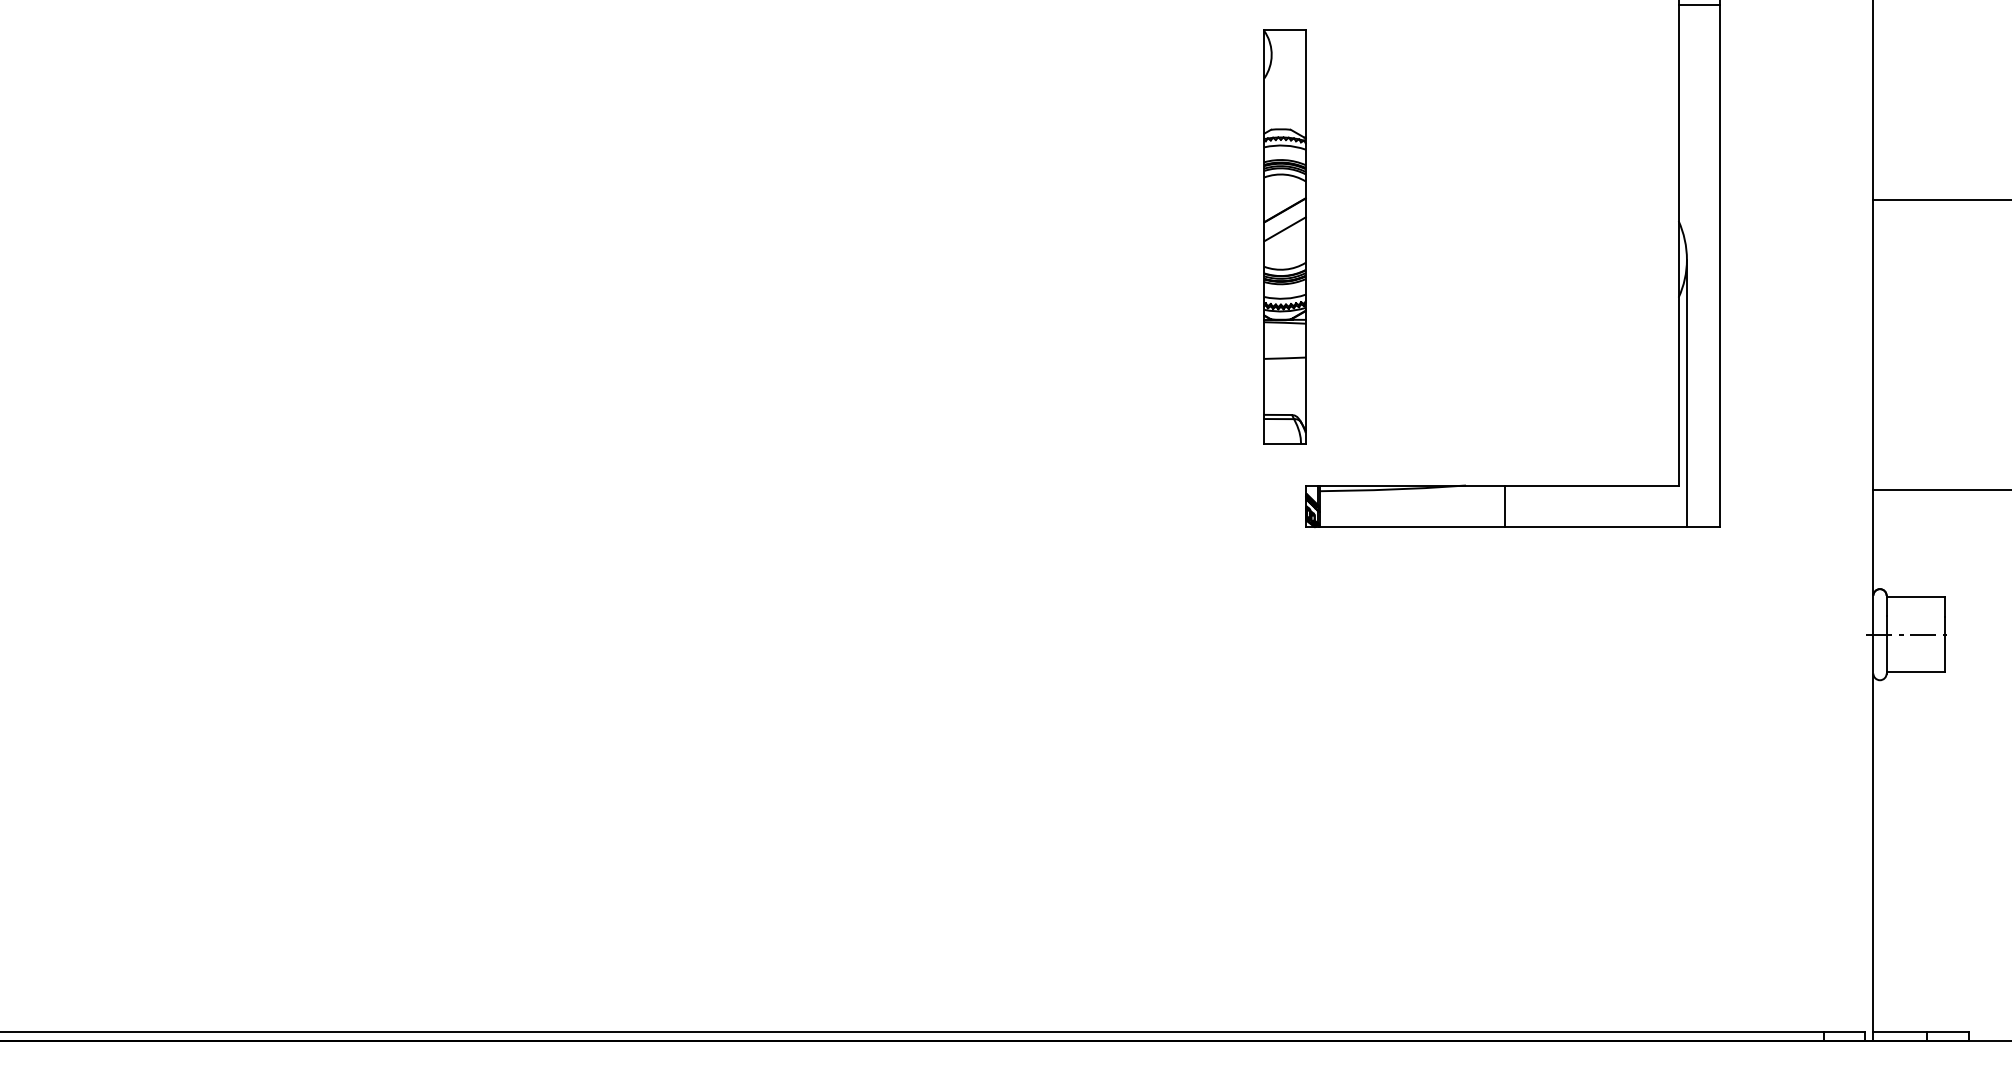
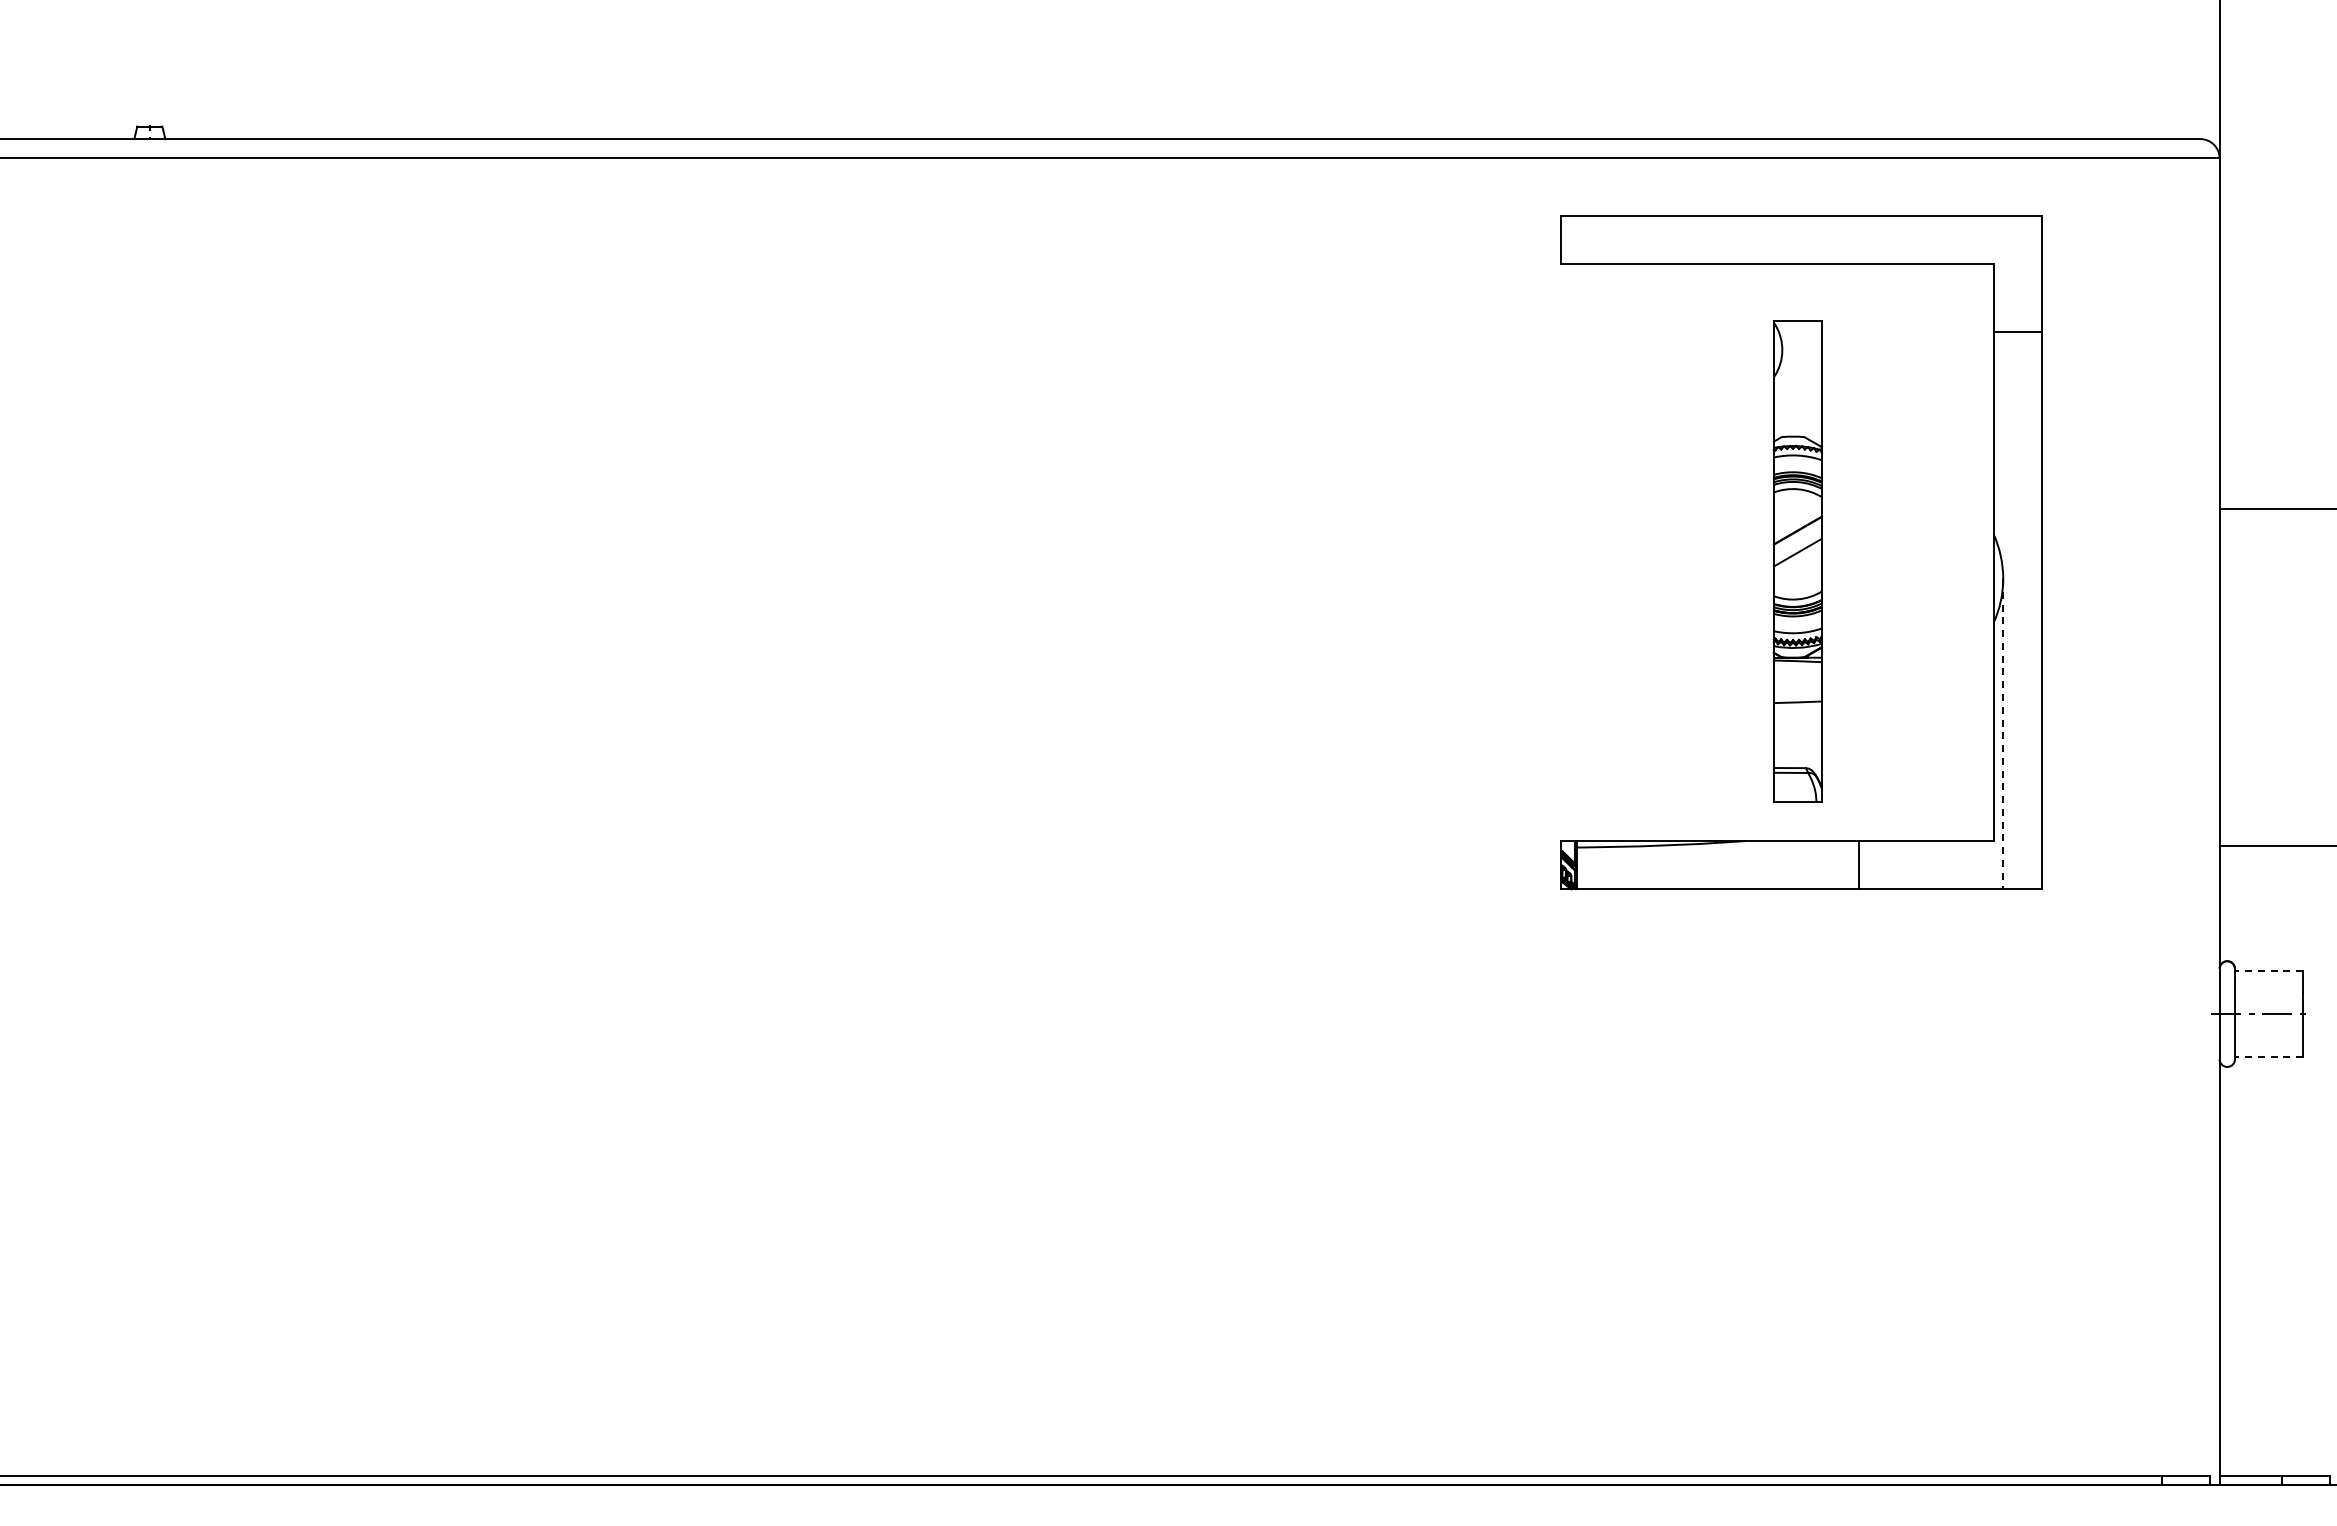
line: (1699, 5) -> (2017, 332), moved
part: (1284, 236) -> (1797, 561), moved
line: (1687, 393) -> (2003, 734), solid -> dashed
line: (1504, 506) -> (1858, 865), moved
line: (1915, 597) -> (2268, 970), solid -> dashed
line: (1915, 672) -> (2268, 1057), solid -> dashed

